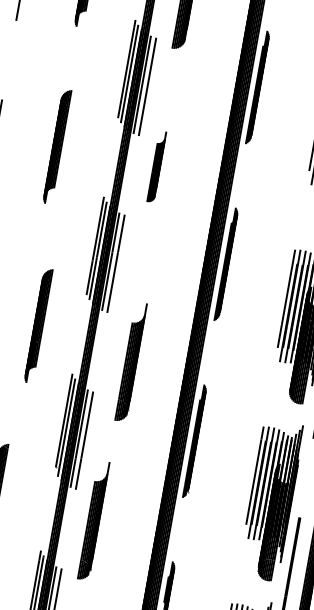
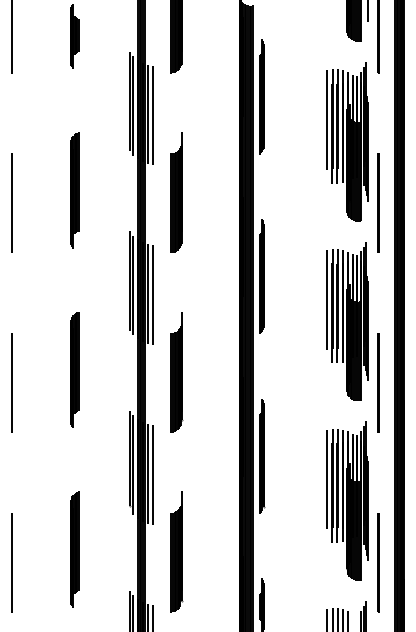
part: (156, 166) -> (176, 192), size x1.67
part: (38, 325) -> (74, 369), moved
part: (131, 362) -> (176, 372), moved

